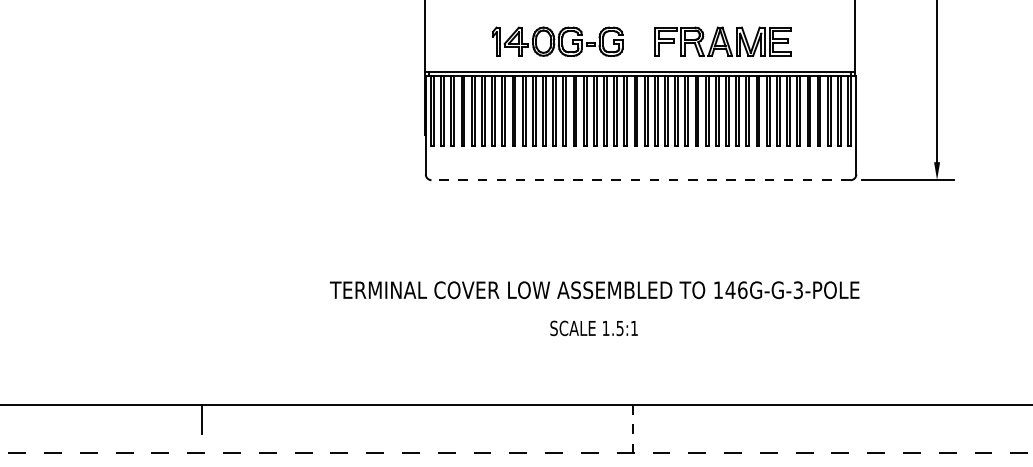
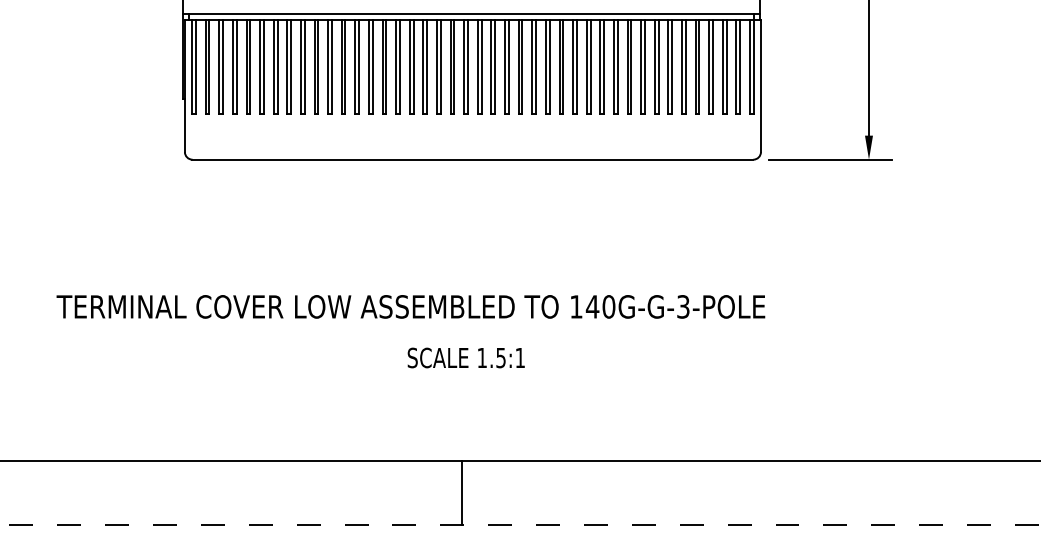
line: (641, 180) -> (473, 160), dashed -> solid
text: (742, 289) -> (608, 305), 146G-G-3-POLE -> 140G-G-3-POLE
text: (593, 328) -> (465, 358), moved
line: (632, 429) -> (461, 493), dashed -> solid

